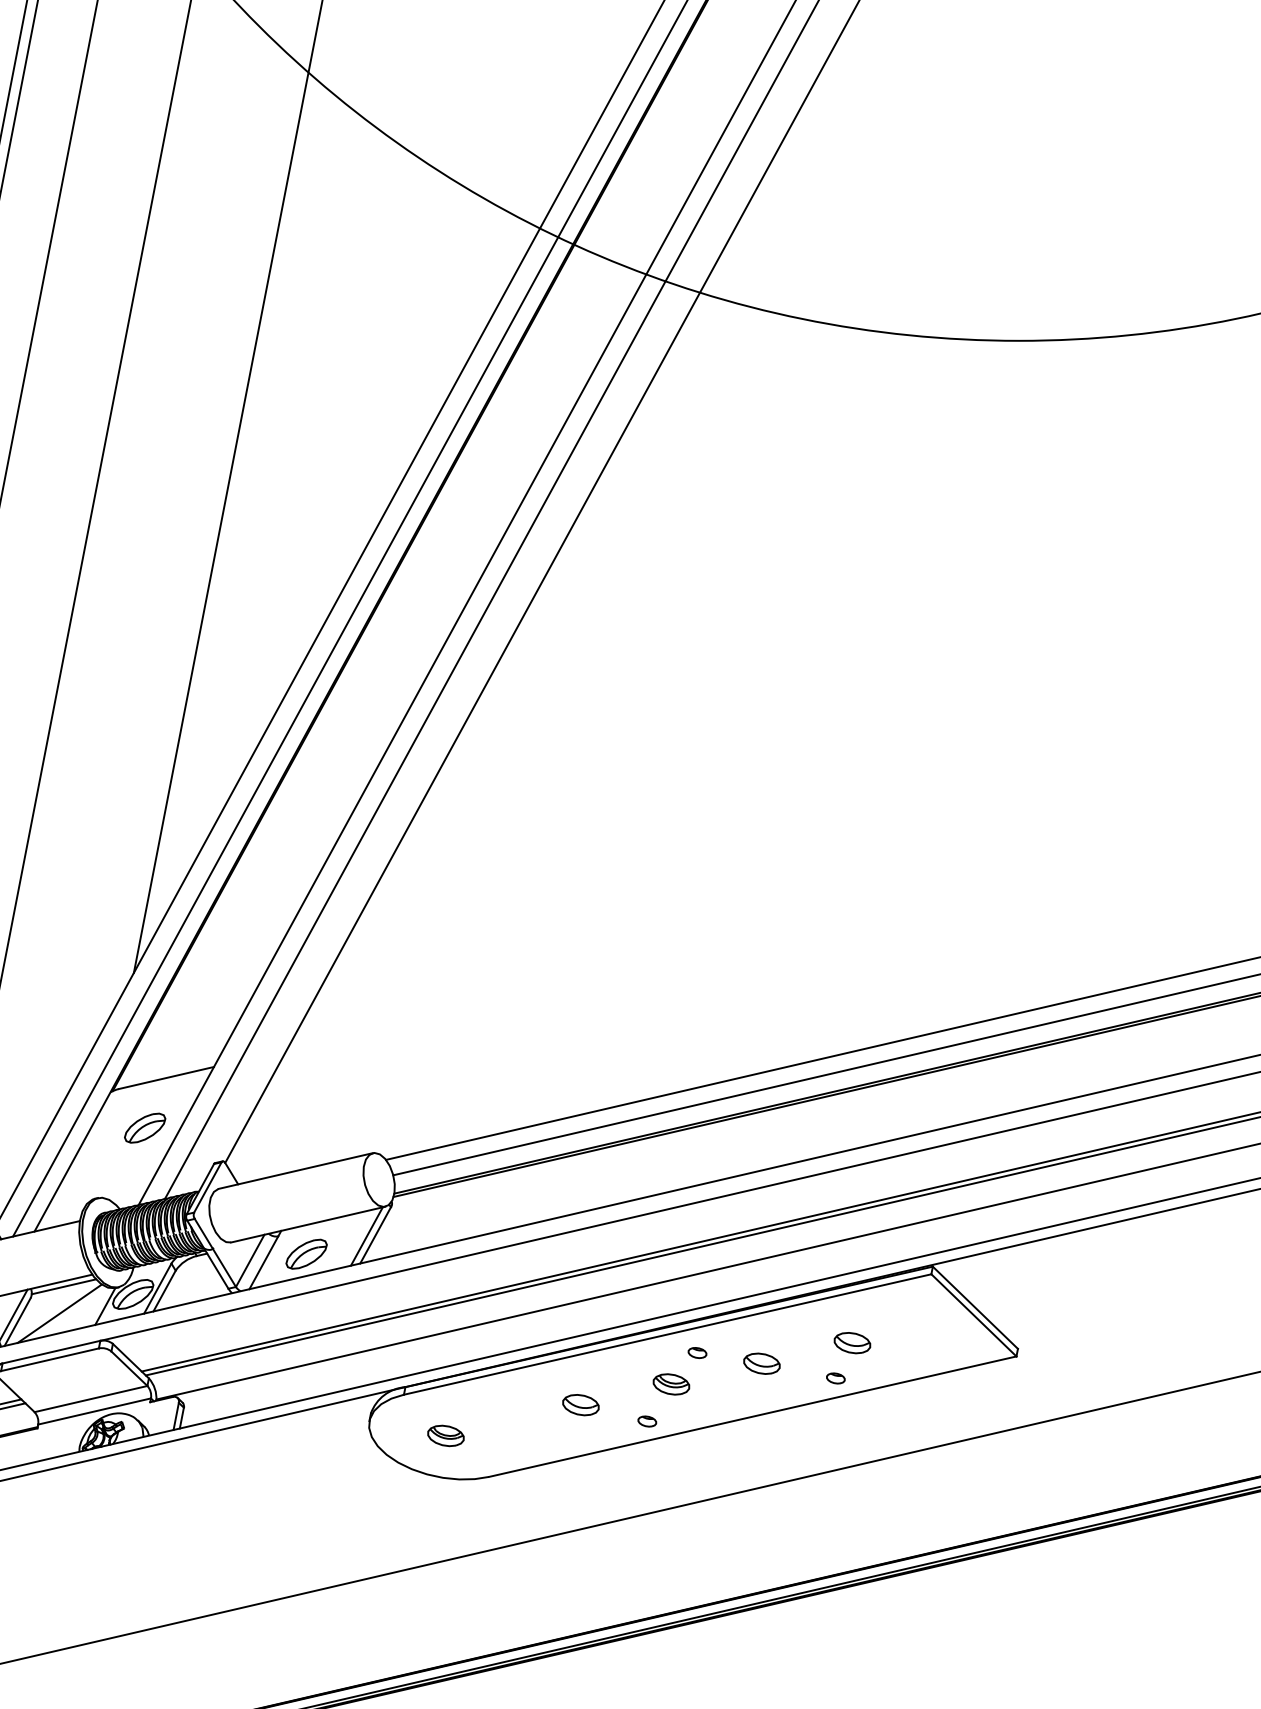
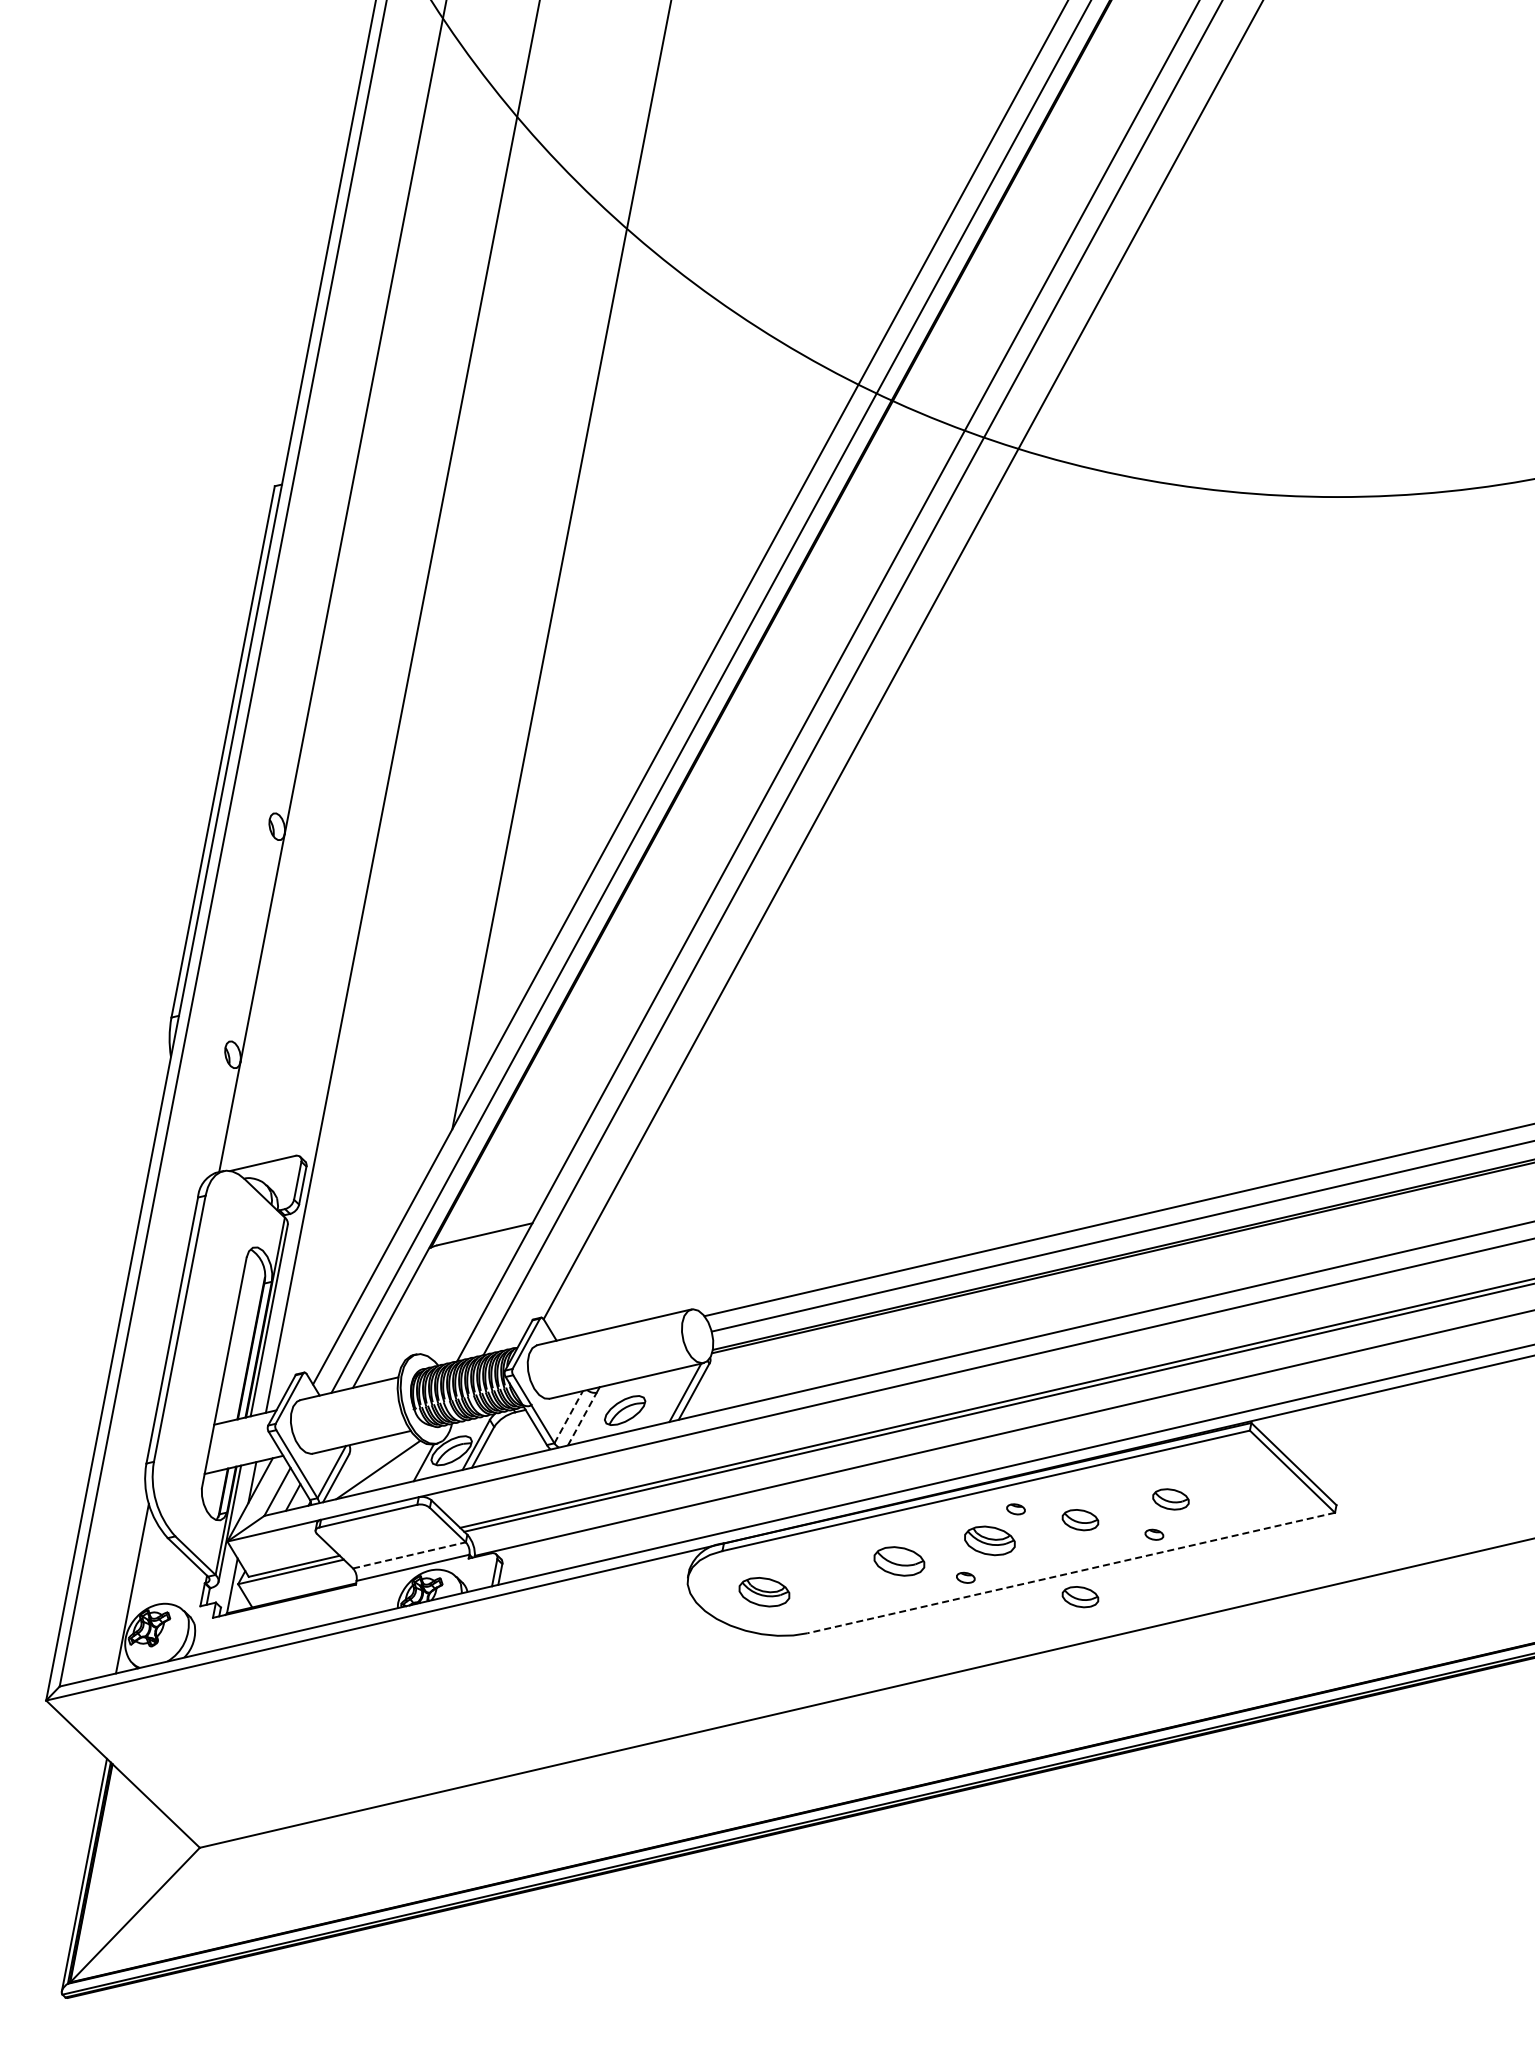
part: (145, 1128) -> (463, 1284), removed
line: (250, 1261) -> (568, 1417), solid -> dashed
line: (264, 1262) -> (582, 1418), solid -> dashed
line: (64, 1286) -> (382, 1442), removed
part: (670, 1384) -> (989, 1540), size x1.4
line: (91, 1399) -> (409, 1555), solid -> dashed
part: (581, 1405) -> (899, 1561), size x1.4
line: (752, 1417) -> (1071, 1573), solid -> dashed
part: (446, 1436) -> (764, 1592), size x1.4
part: (761, 1441) -> (1080, 1597), added

